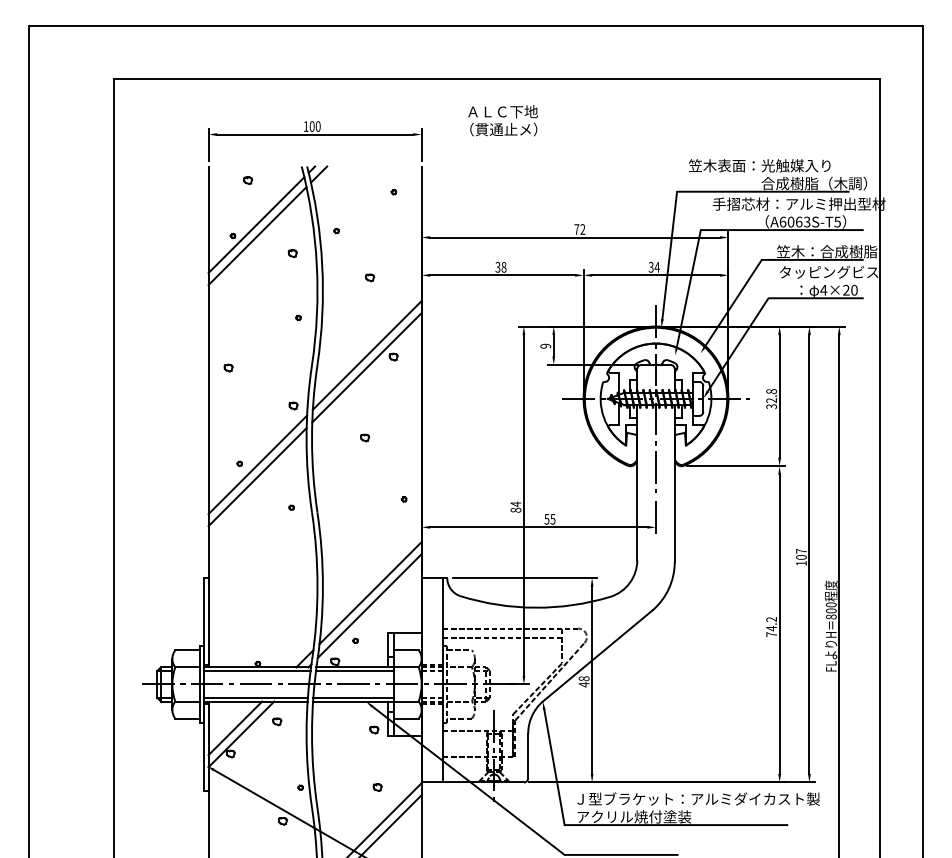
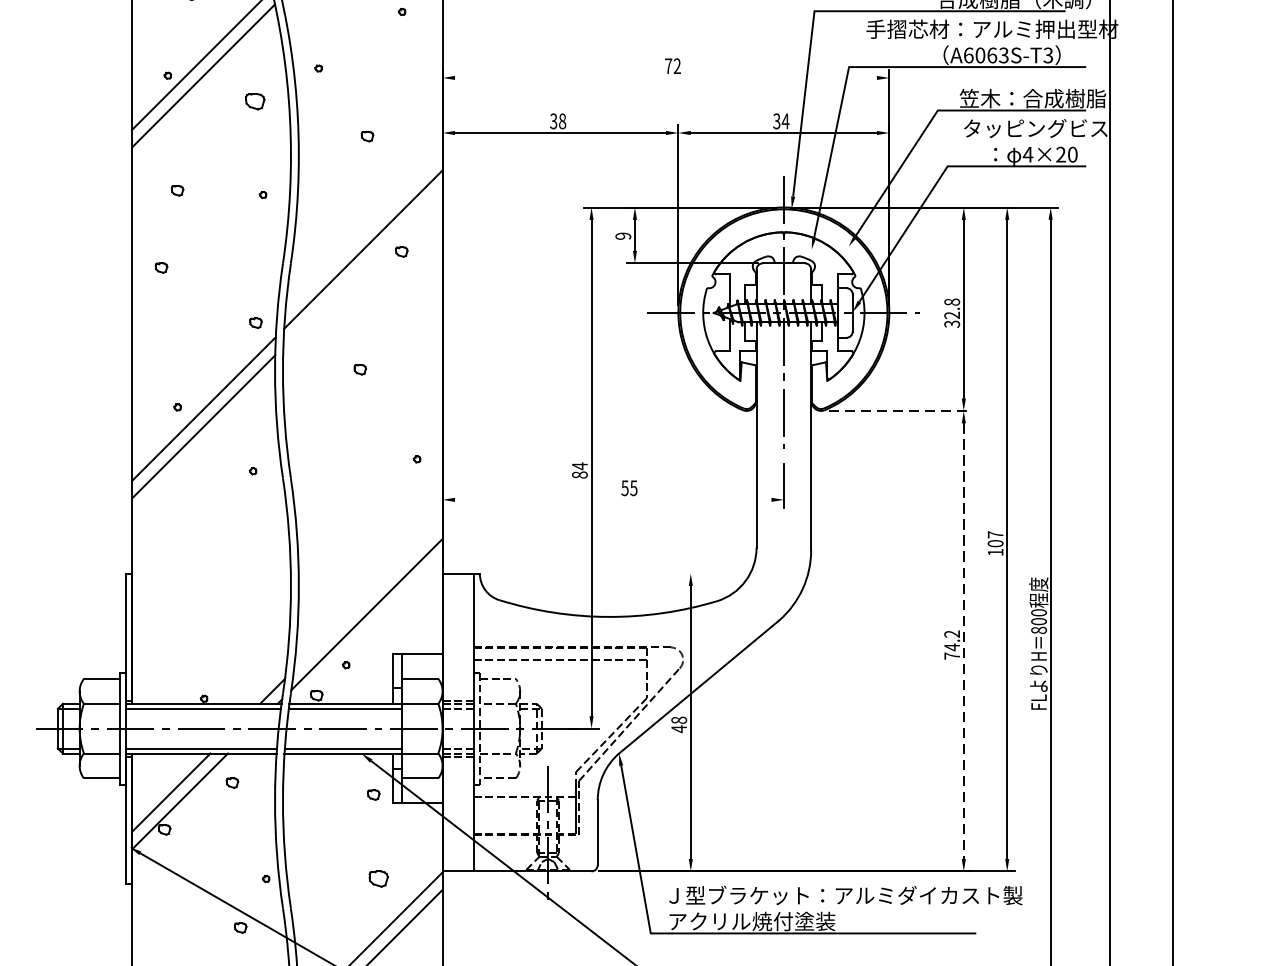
text: (837, 221) -> (1048, 54), A6063S-T5 -> A6063S-T3
line: (574, 237) -> (665, 77), removed
part: (292, 253) -> (254, 101), size x1.6
part: (239, 314) -> (177, 189), added
line: (366, 367) -> (362, 267), removed
line: (736, 466) -> (901, 411), solid -> dashed
line: (538, 527) -> (612, 500), removed
line: (524, 577) -> (592, 572), removed
line: (370, 593) -> (368, 596), removed
line: (779, 624) -> (963, 641), solid -> dashed
part: (377, 787) -> (378, 878), size x1.6

